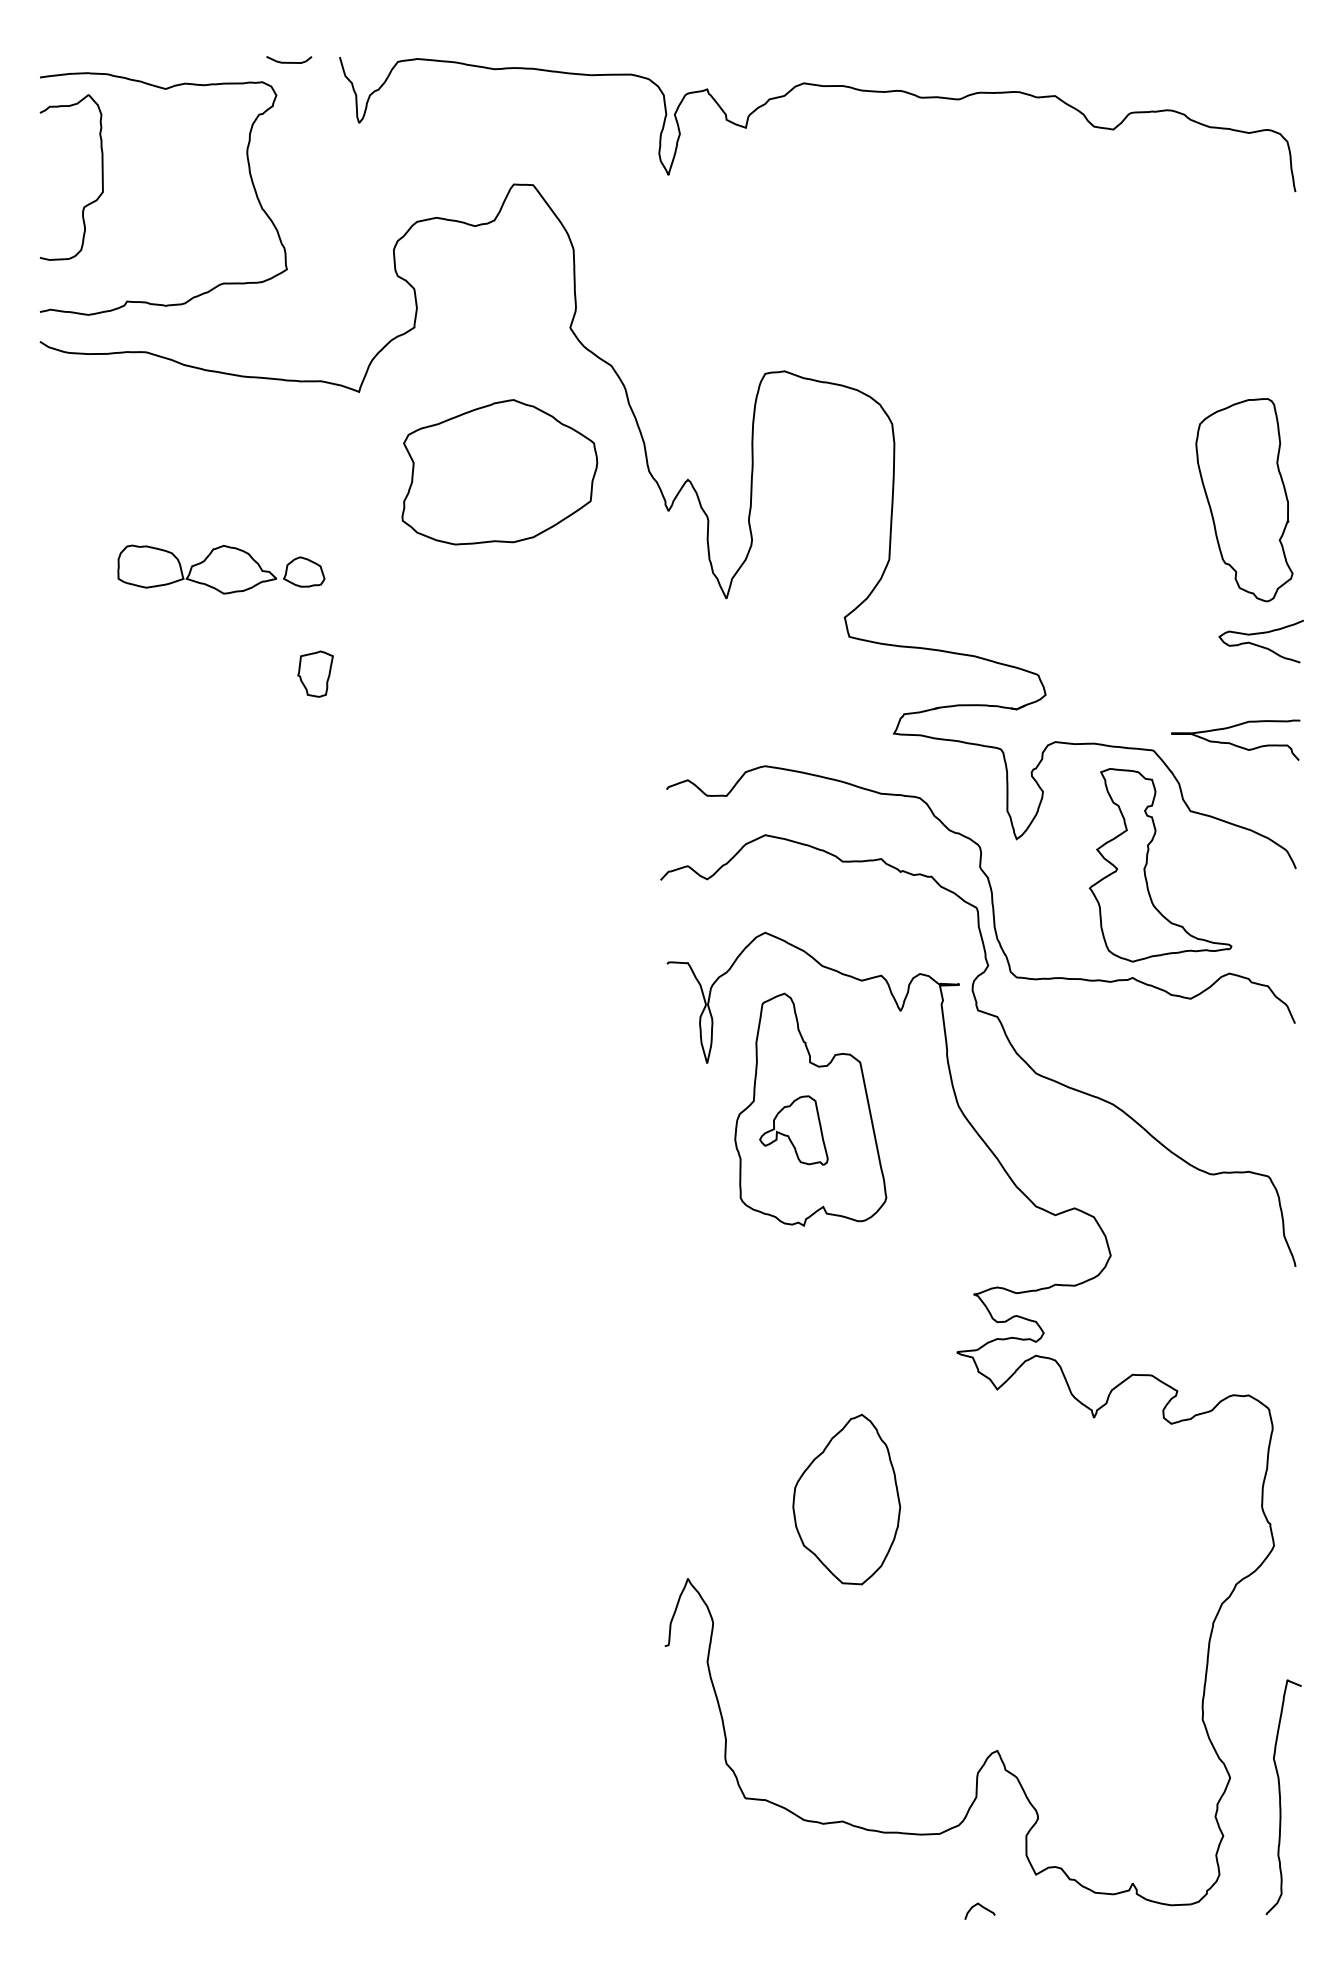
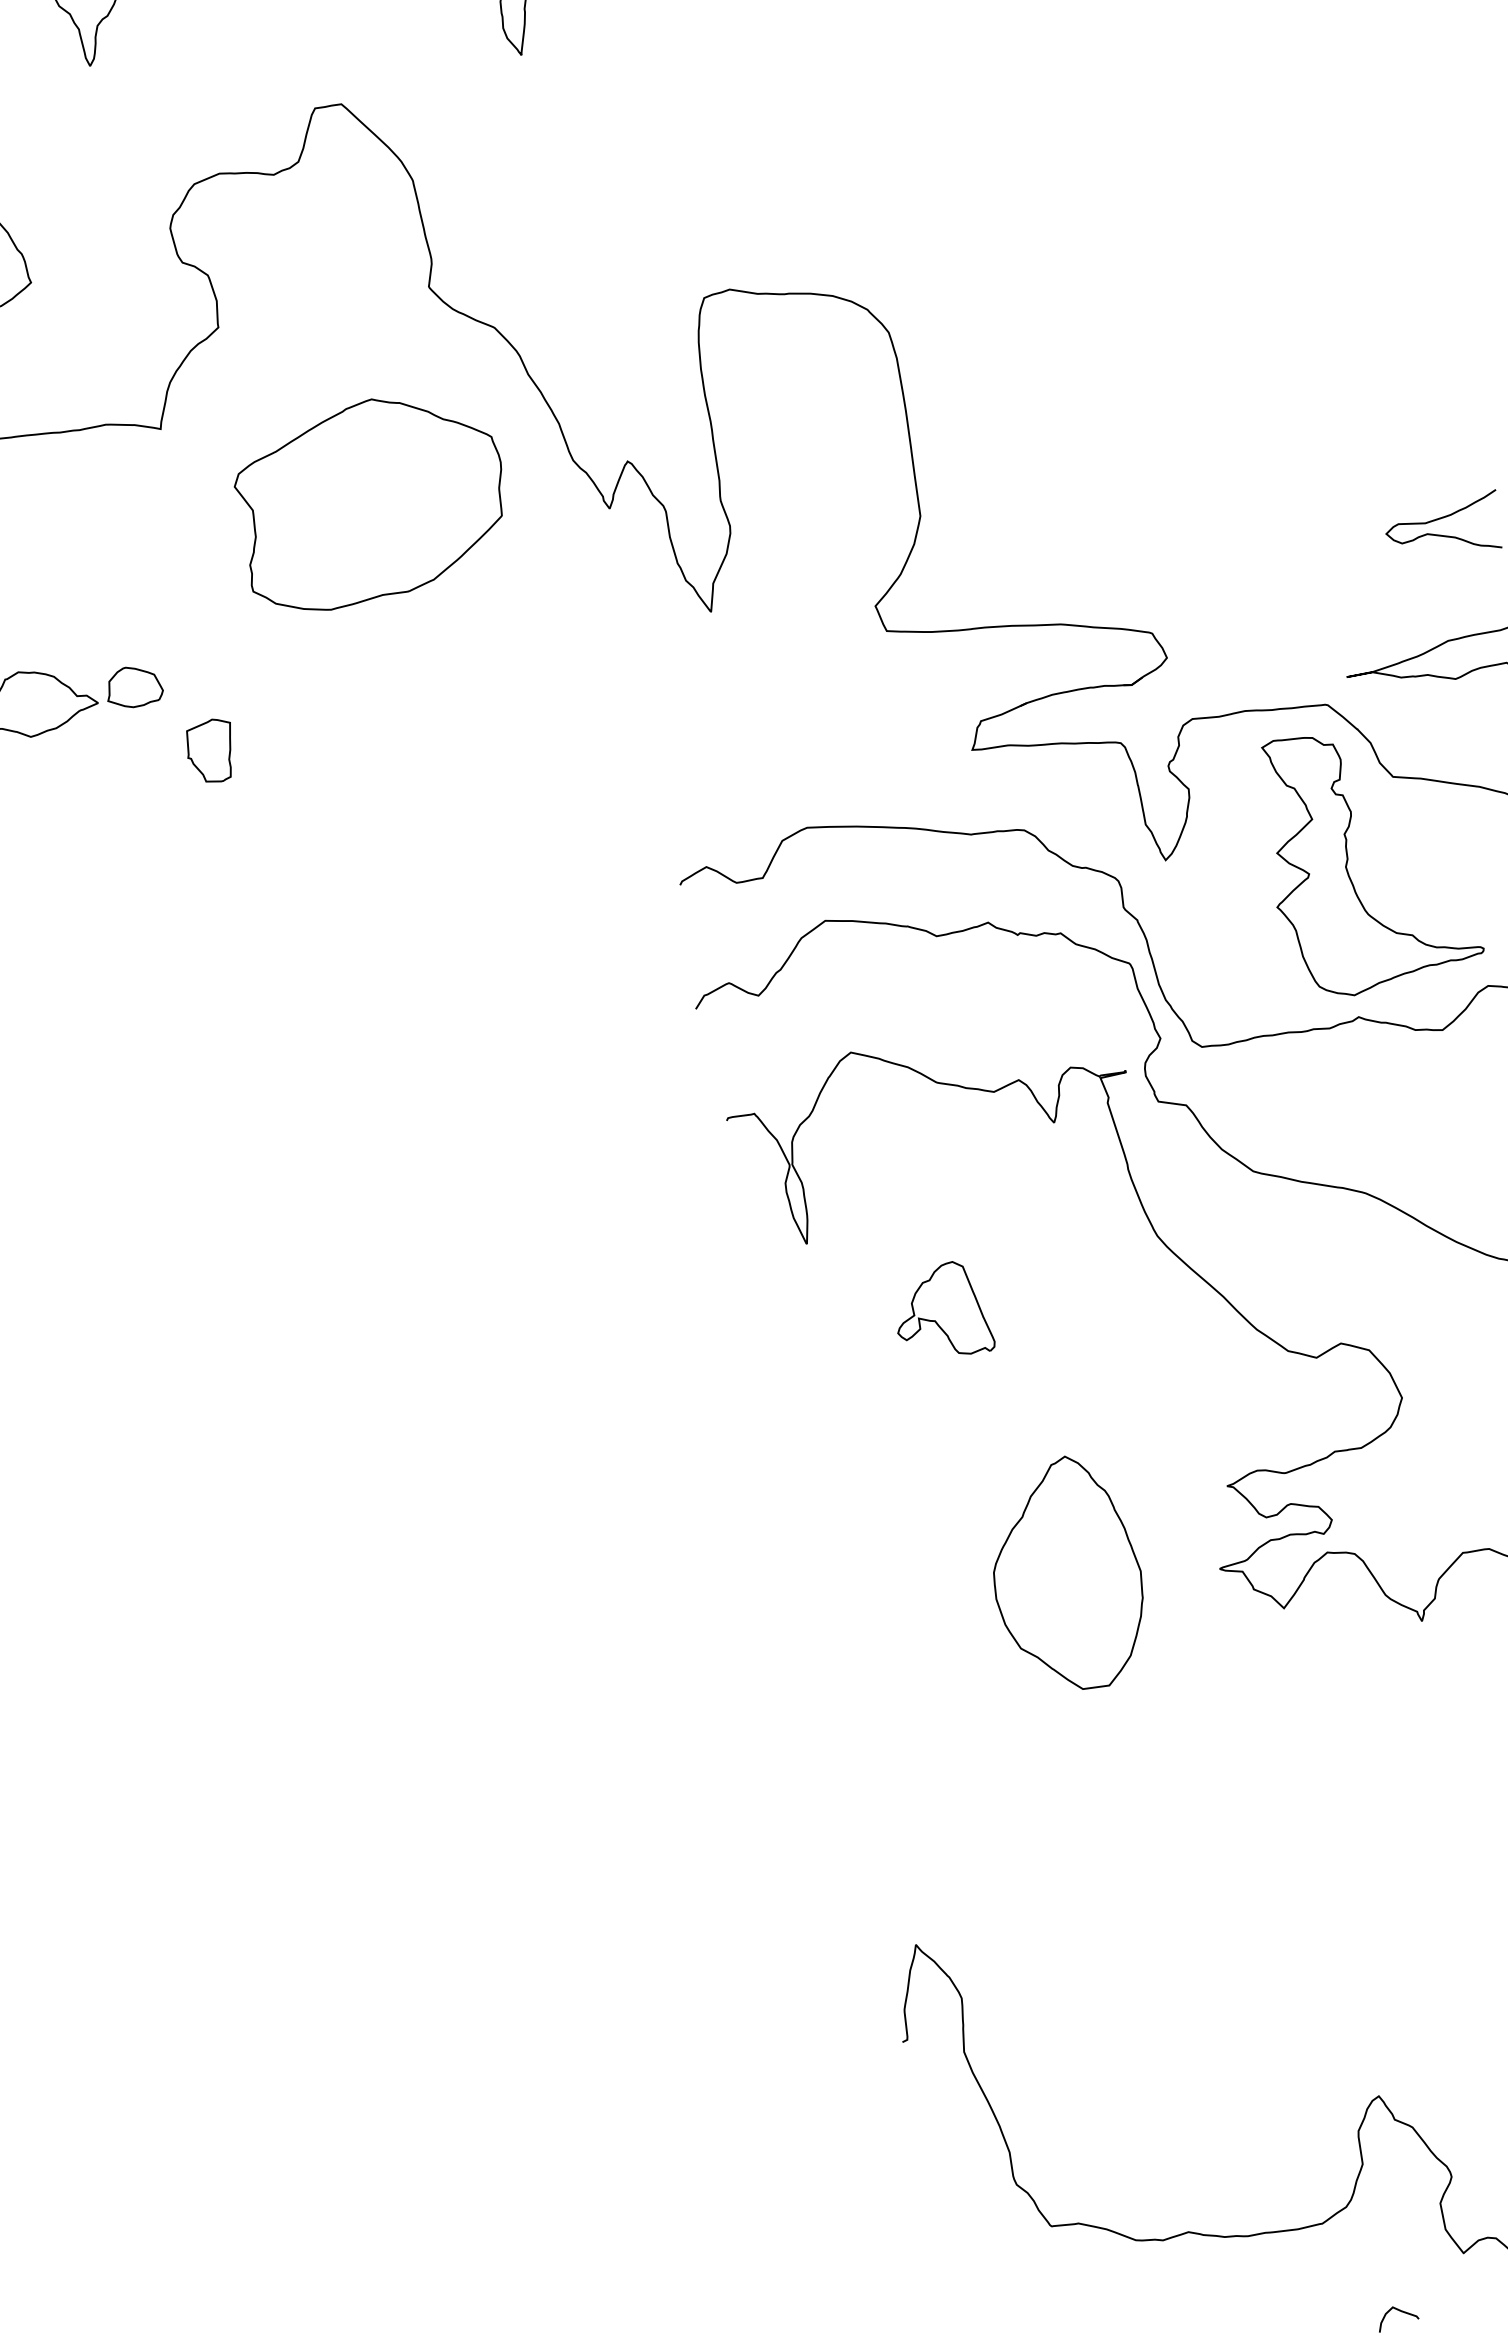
part: (1244, 500) -> (1384, 343), removed
part: (315, 673) -> (211, 750), moved
part: (810, 1109) -> (958, 1279), removed
part: (846, 1499) -> (1066, 1575), moved

